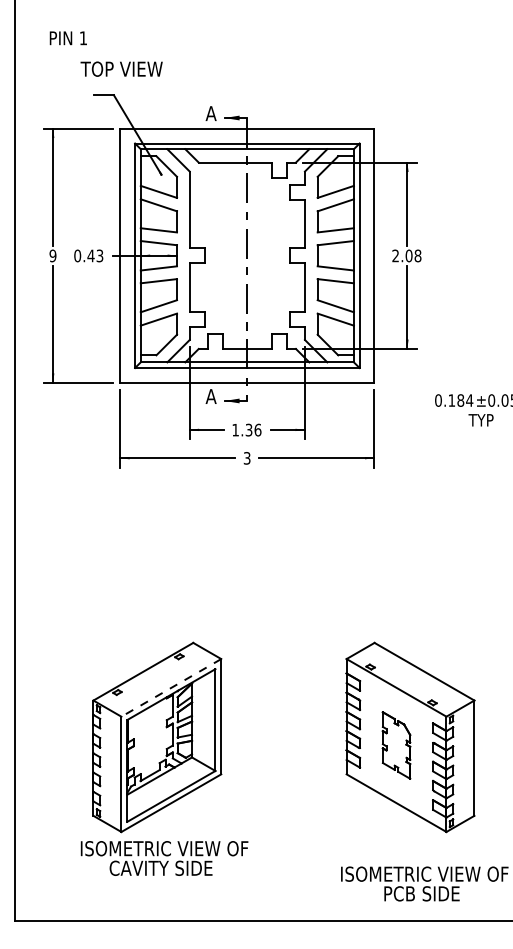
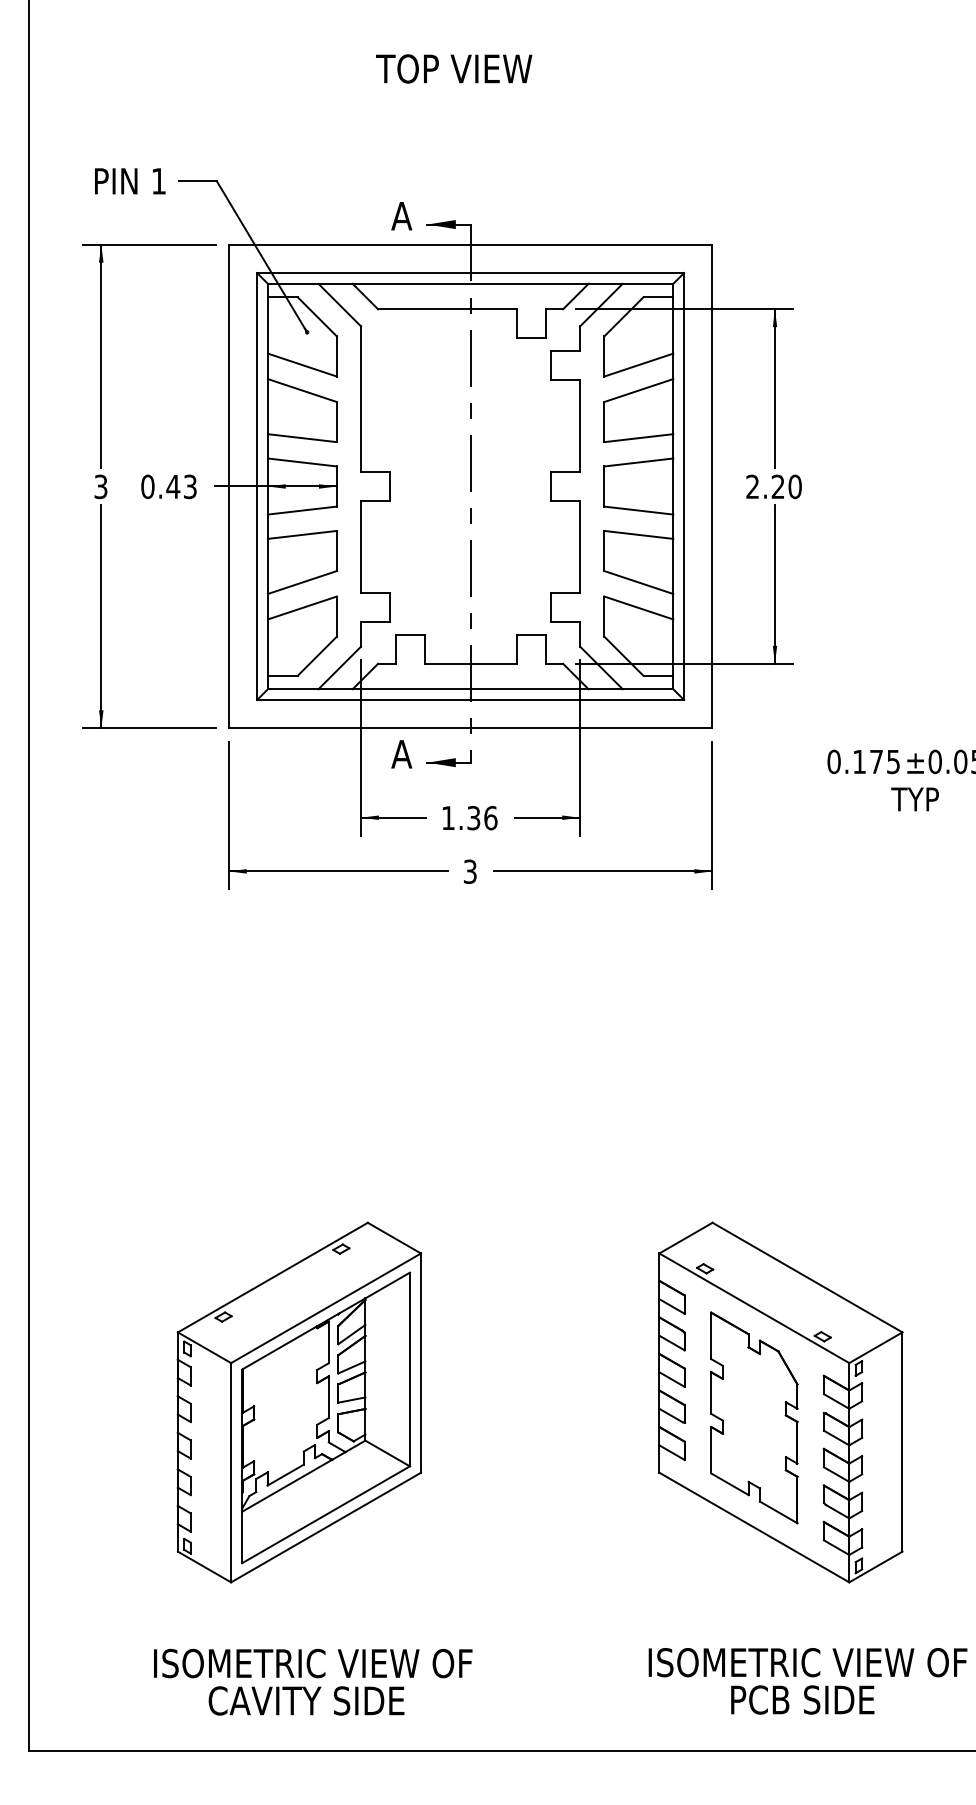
text: (67, 38) -> (128, 181), moved
text: (121, 68) -> (453, 67), moved
text: (52, 255) -> (100, 486), 9 -> 3
text: (413, 255) -> (786, 486), 2.08 -> 2.20
text: (465, 400) -> (885, 761), 0.184 -> 0.175
line: (171, 687) -> (326, 1307), dashed -> solid
part: (396, 745) -> (754, 1417), size x1.67
text: (164, 858) -> (313, 1682), moved

